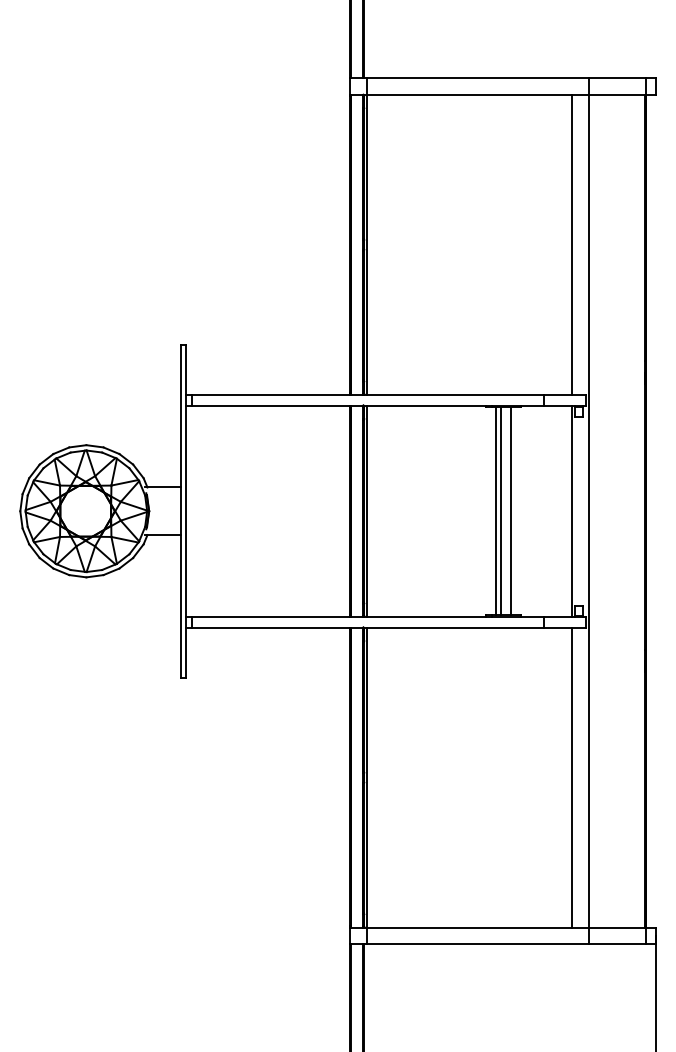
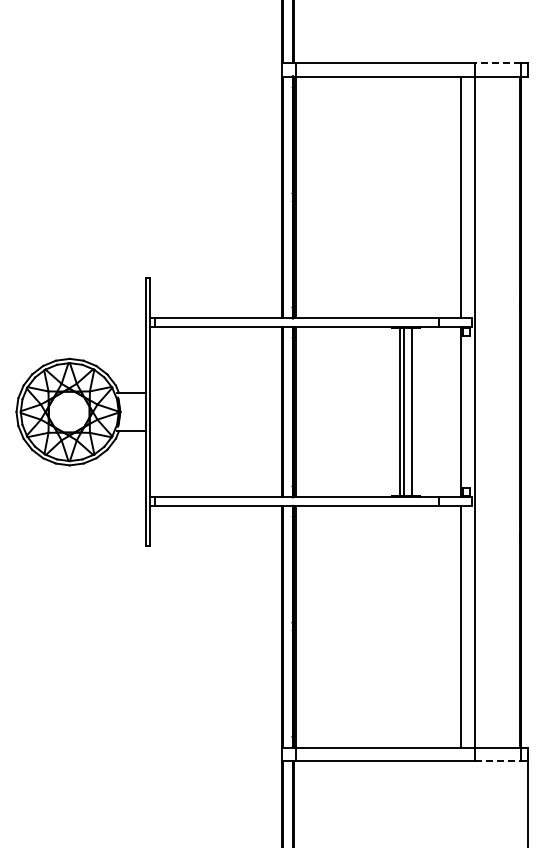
line: (617, 78) -> (497, 63), solid -> dashed
line: (618, 943) -> (498, 760), solid -> dashed

